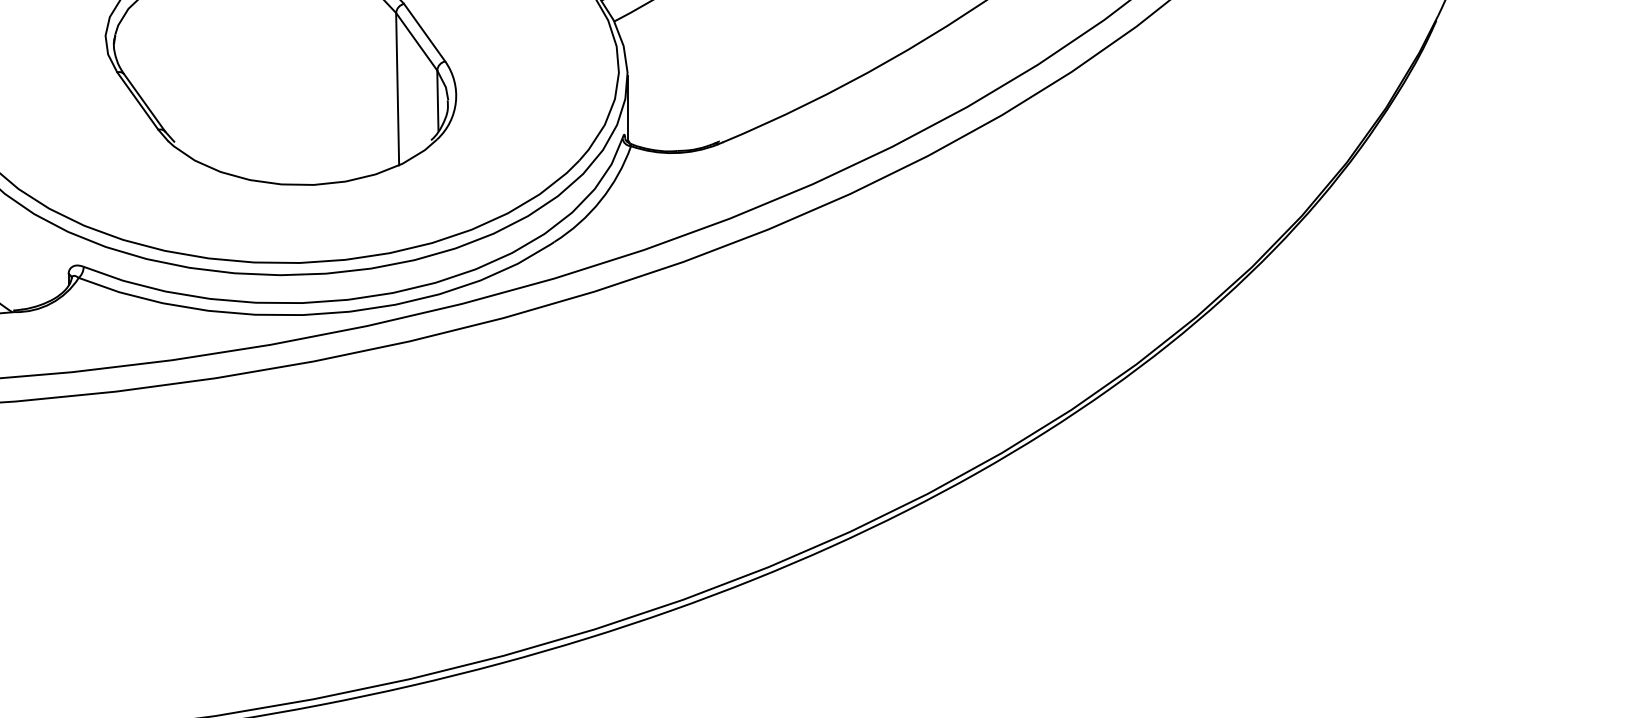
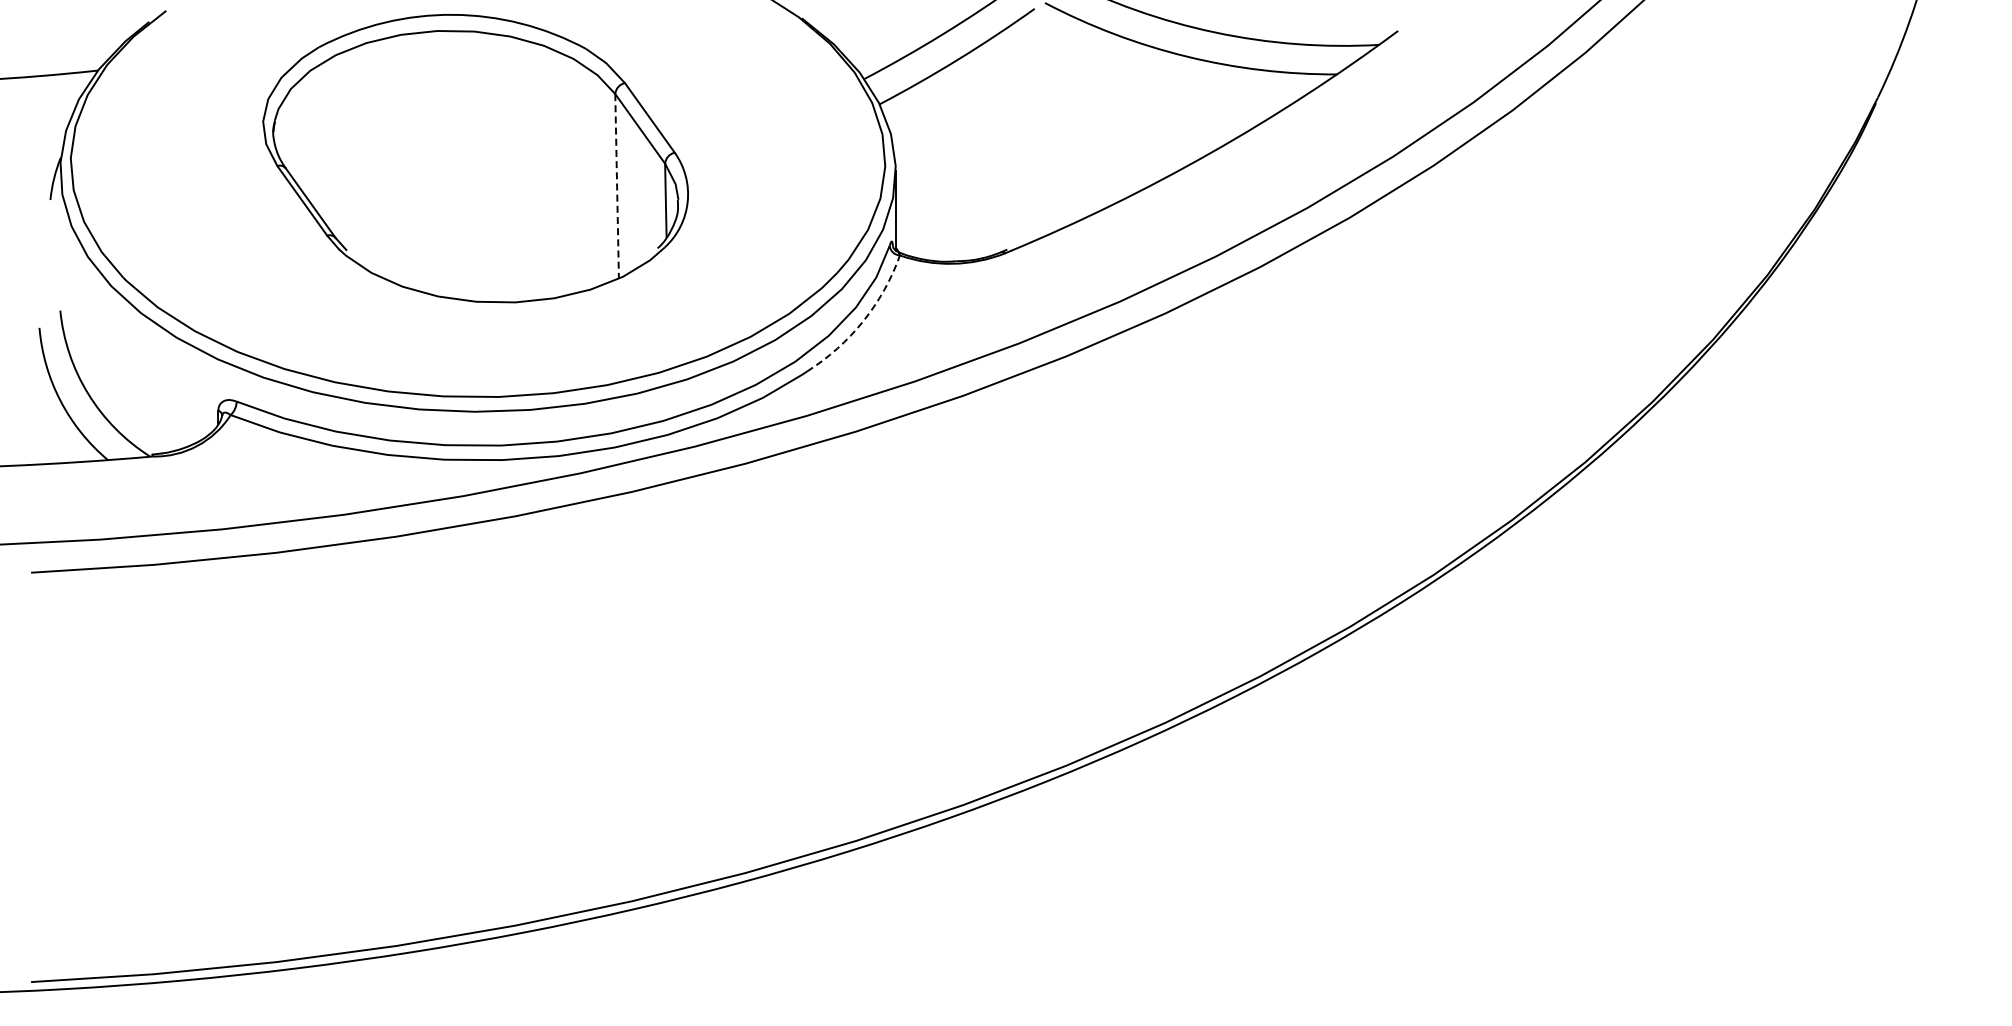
line: (397, 89) -> (617, 186), solid -> dashed
arc: (600, 200) -> (863, 321), solid -> dashed

